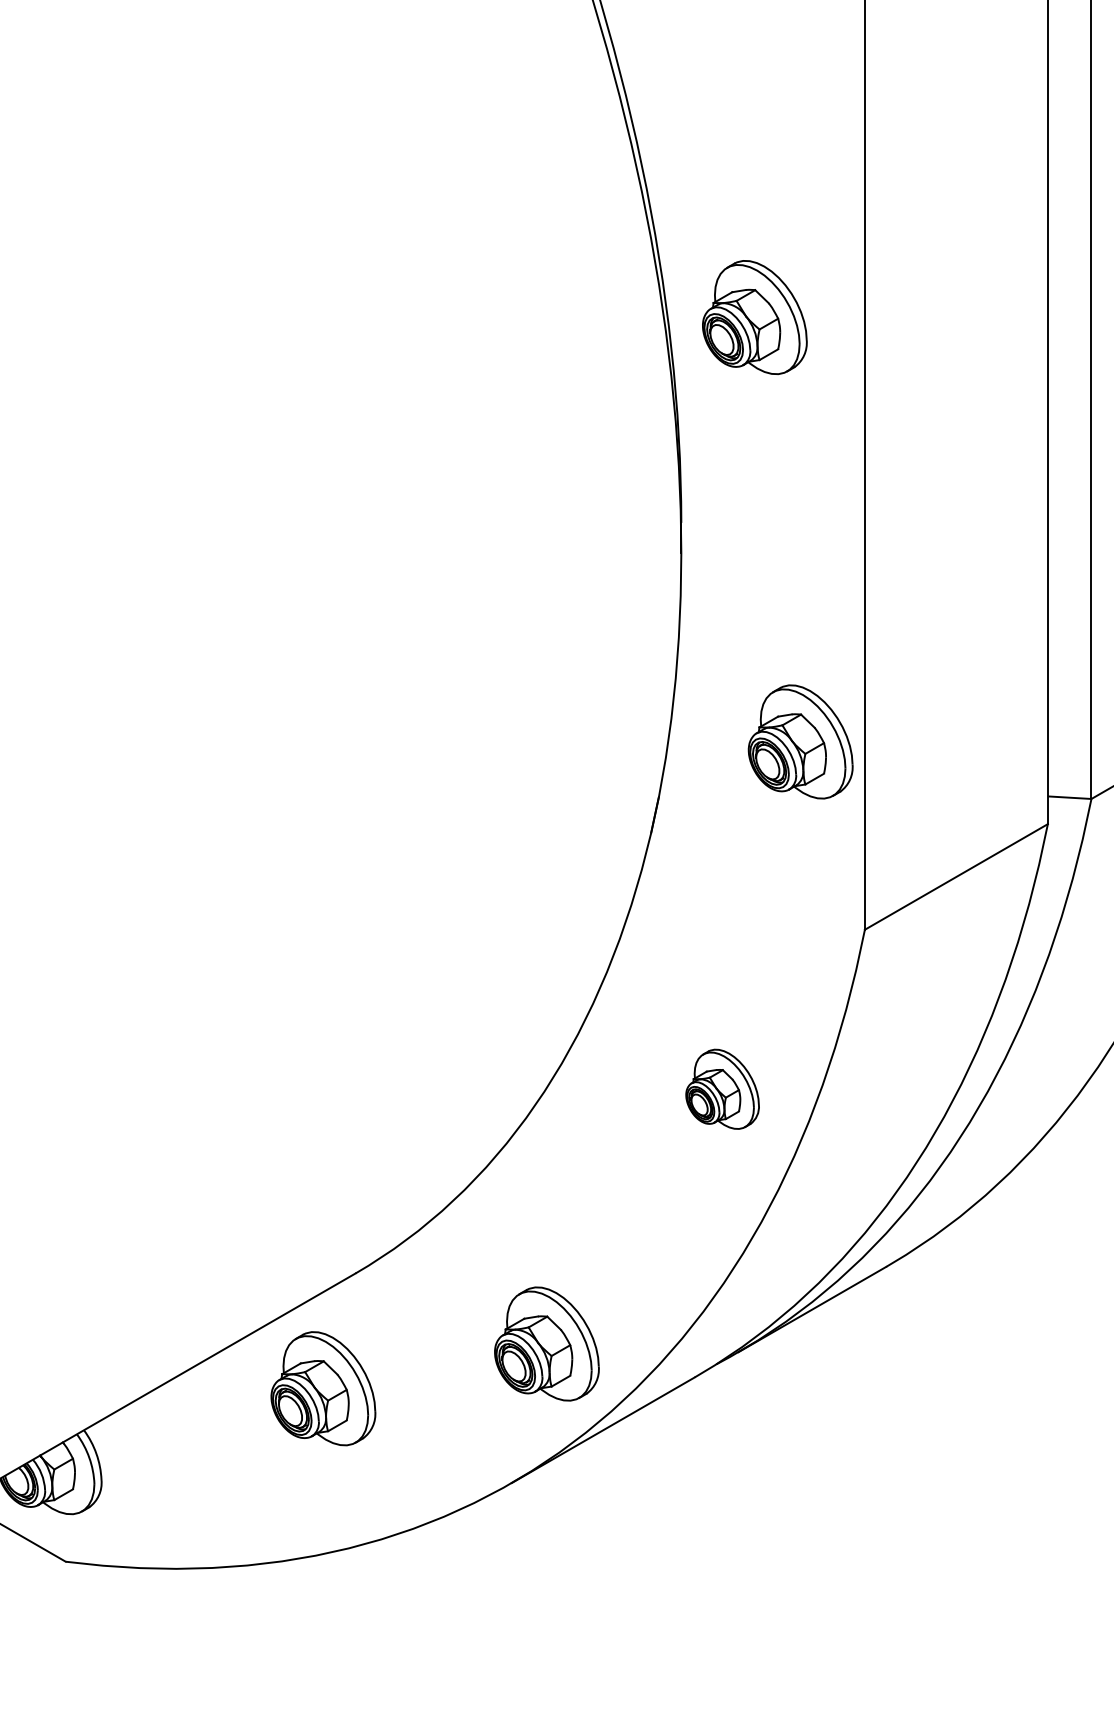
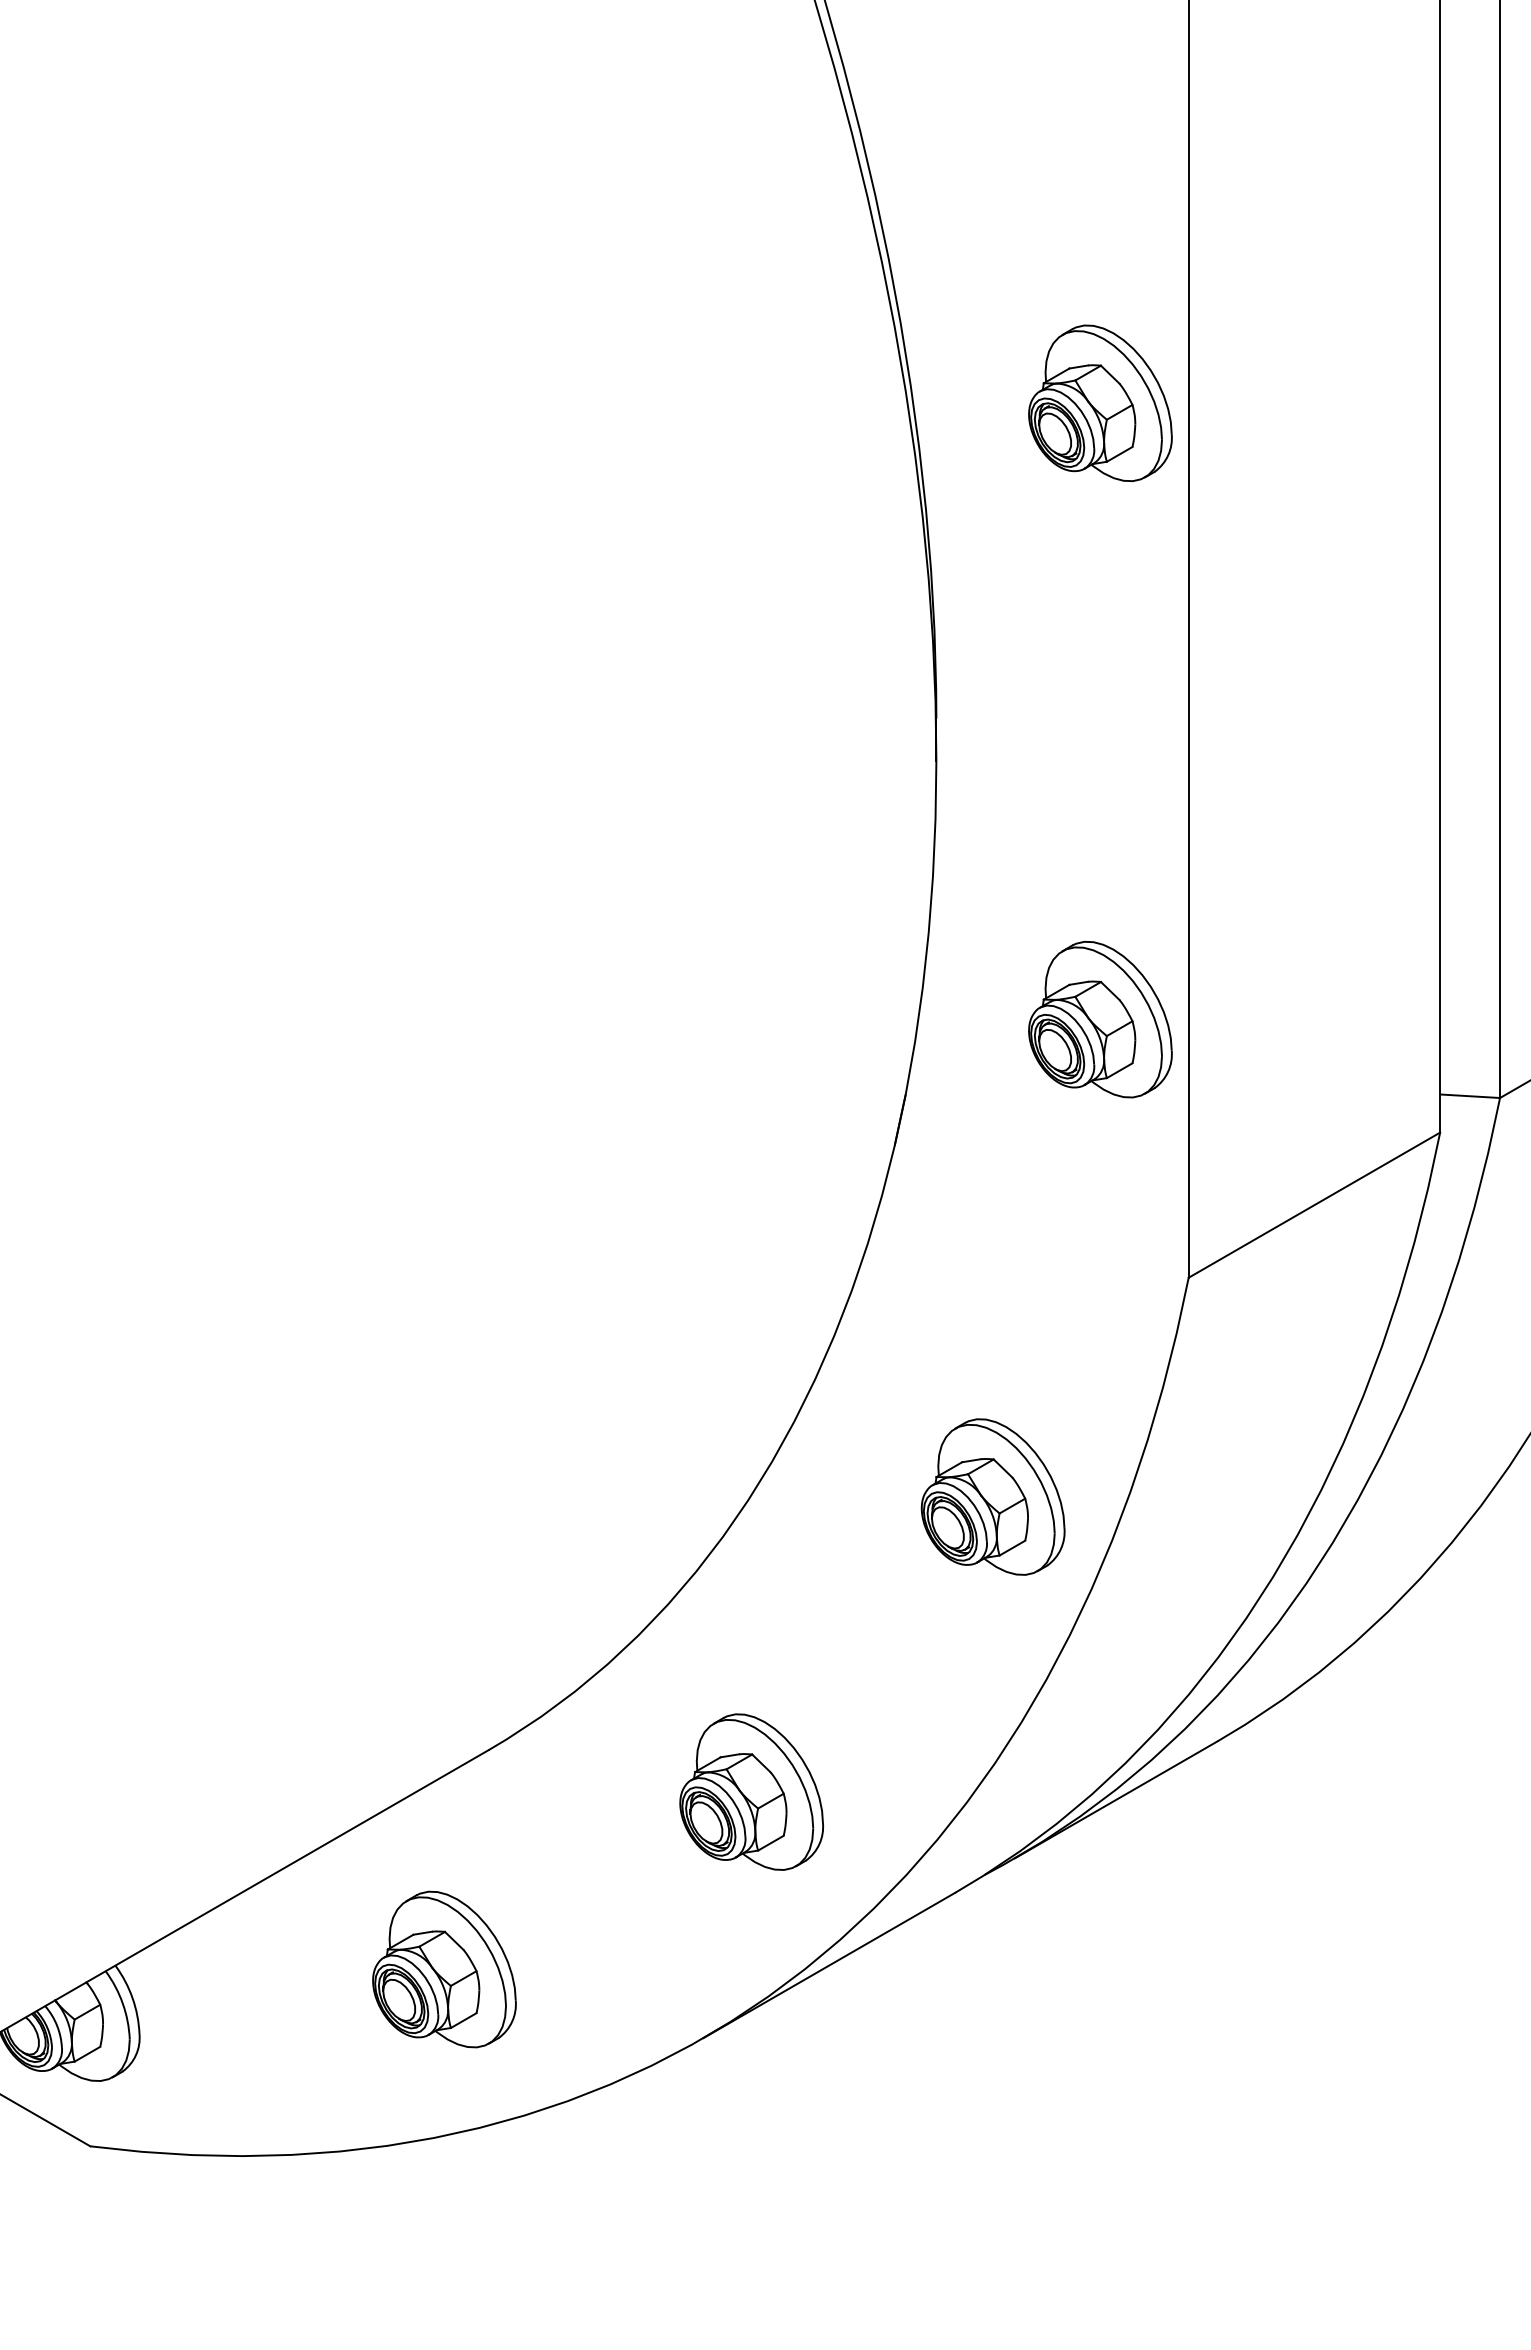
part: (754, 316) -> (1100, 402), moved
part: (722, 1088) -> (992, 1496), size x1.43
part: (546, 1343) -> (751, 1791), moved
part: (323, 1388) -> (444, 1969), moved

